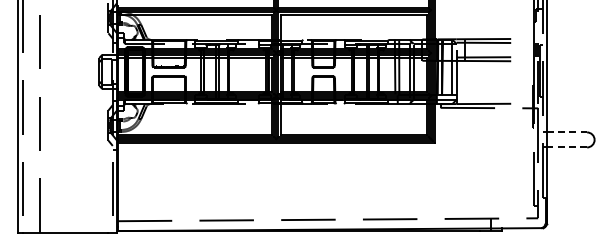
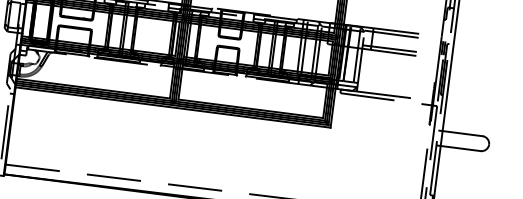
line: (567, 132) -> (463, 133), dashed -> solid
line: (566, 147) -> (460, 148), dashed -> solid

